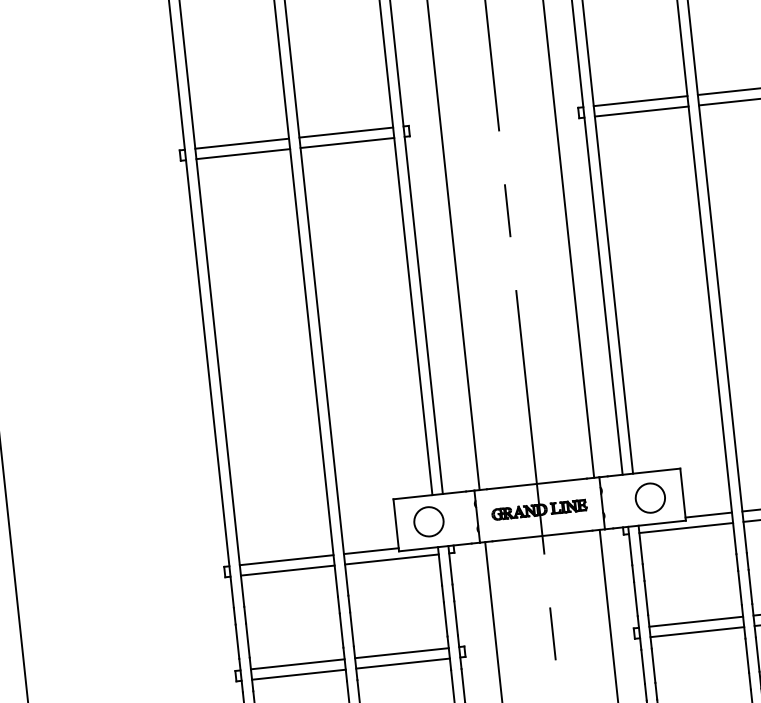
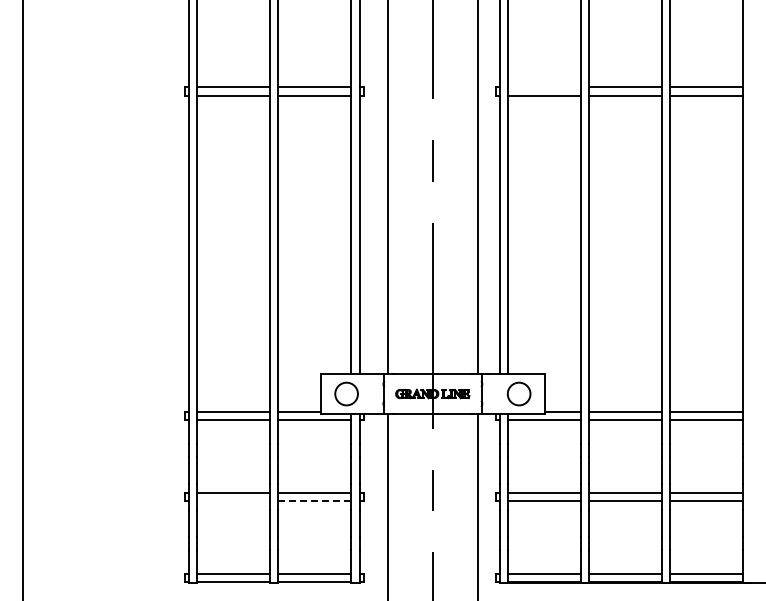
line: (639, 101) -> (543, 87), removed
line: (402, 664) -> (314, 501), solid -> dashed
line: (298, 675) -> (233, 501), removed

